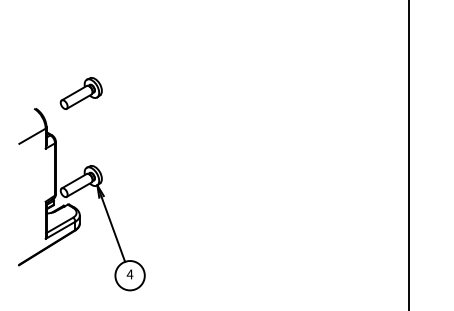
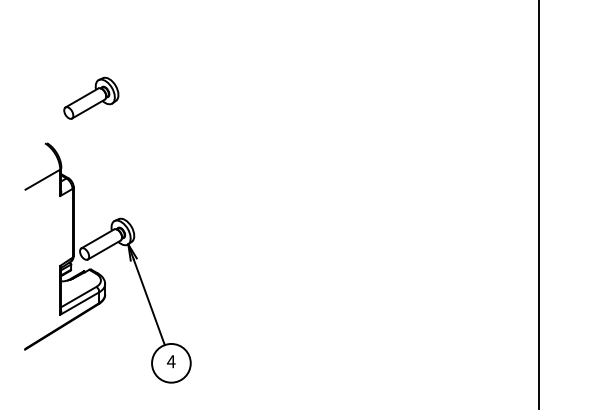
part: (80, 93) -> (90, 98), moved

